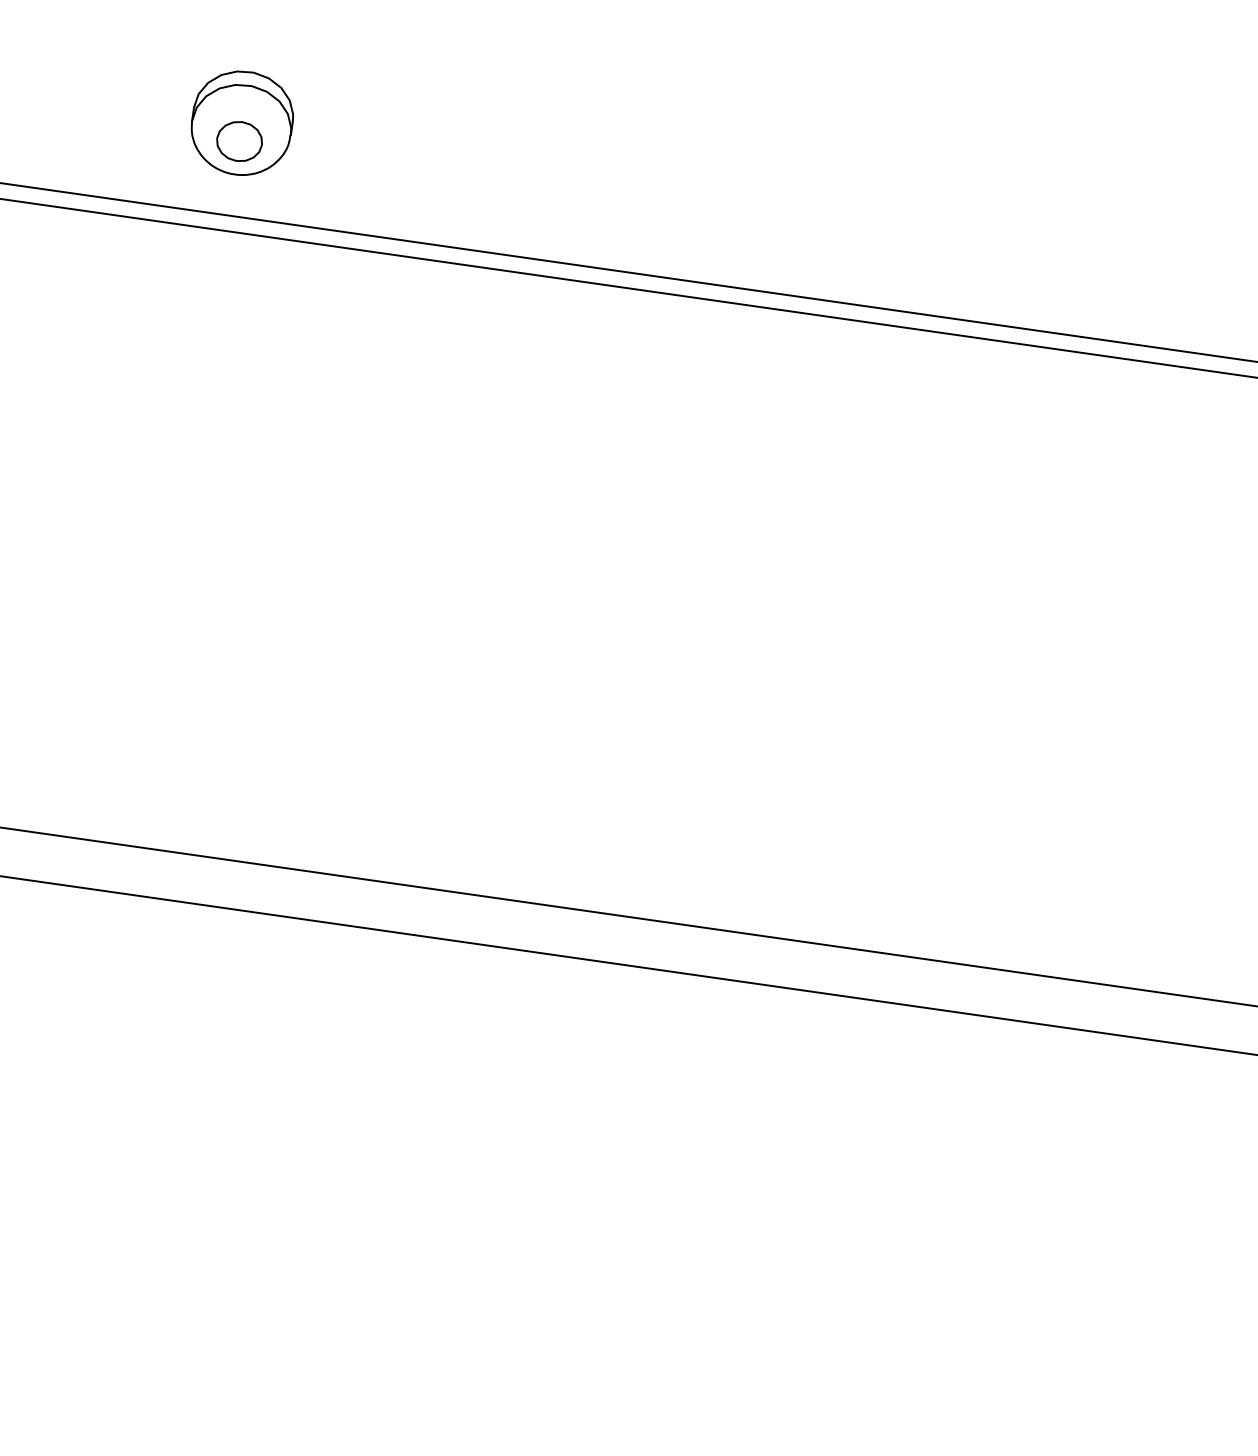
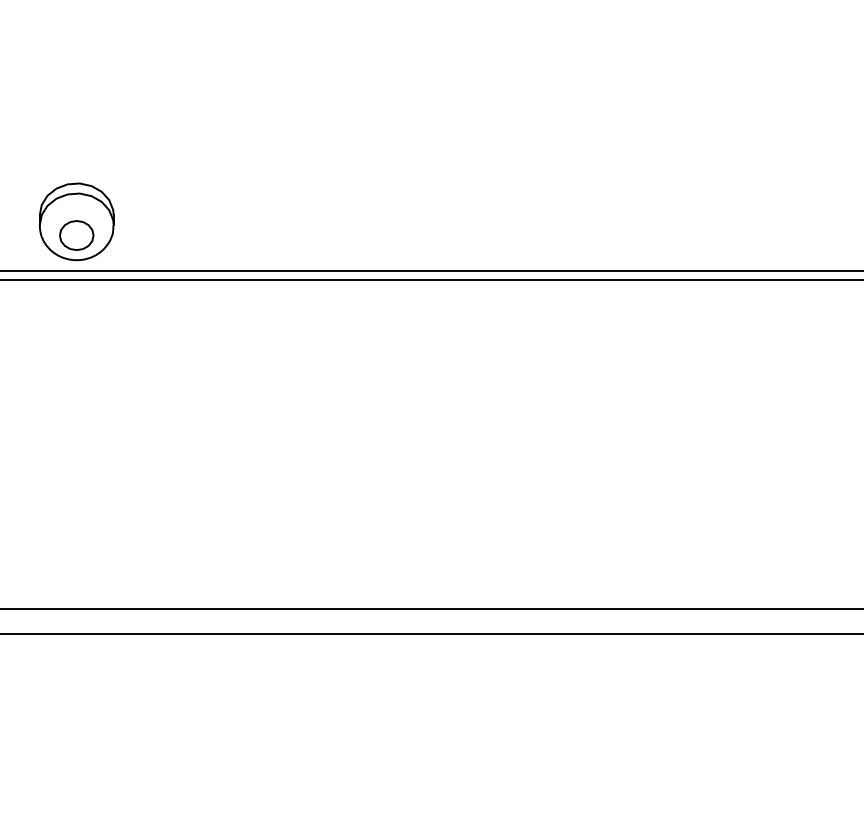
part: (241, 122) -> (76, 221), size x1.4

